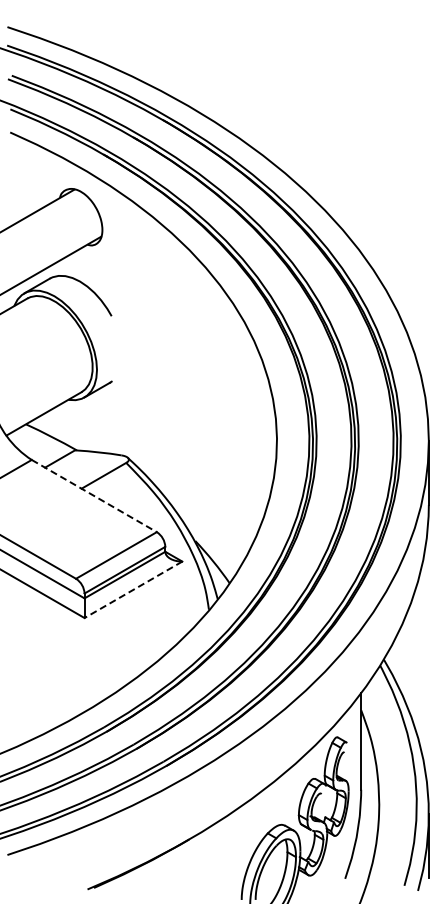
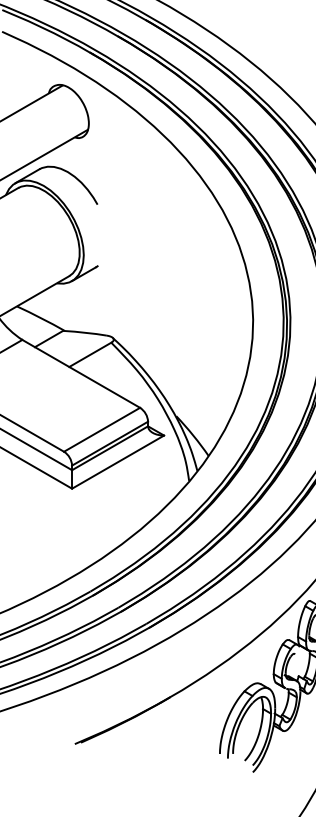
line: (94, 496) -> (81, 374), dashed -> solid
line: (133, 590) -> (118, 462), dashed -> solid

